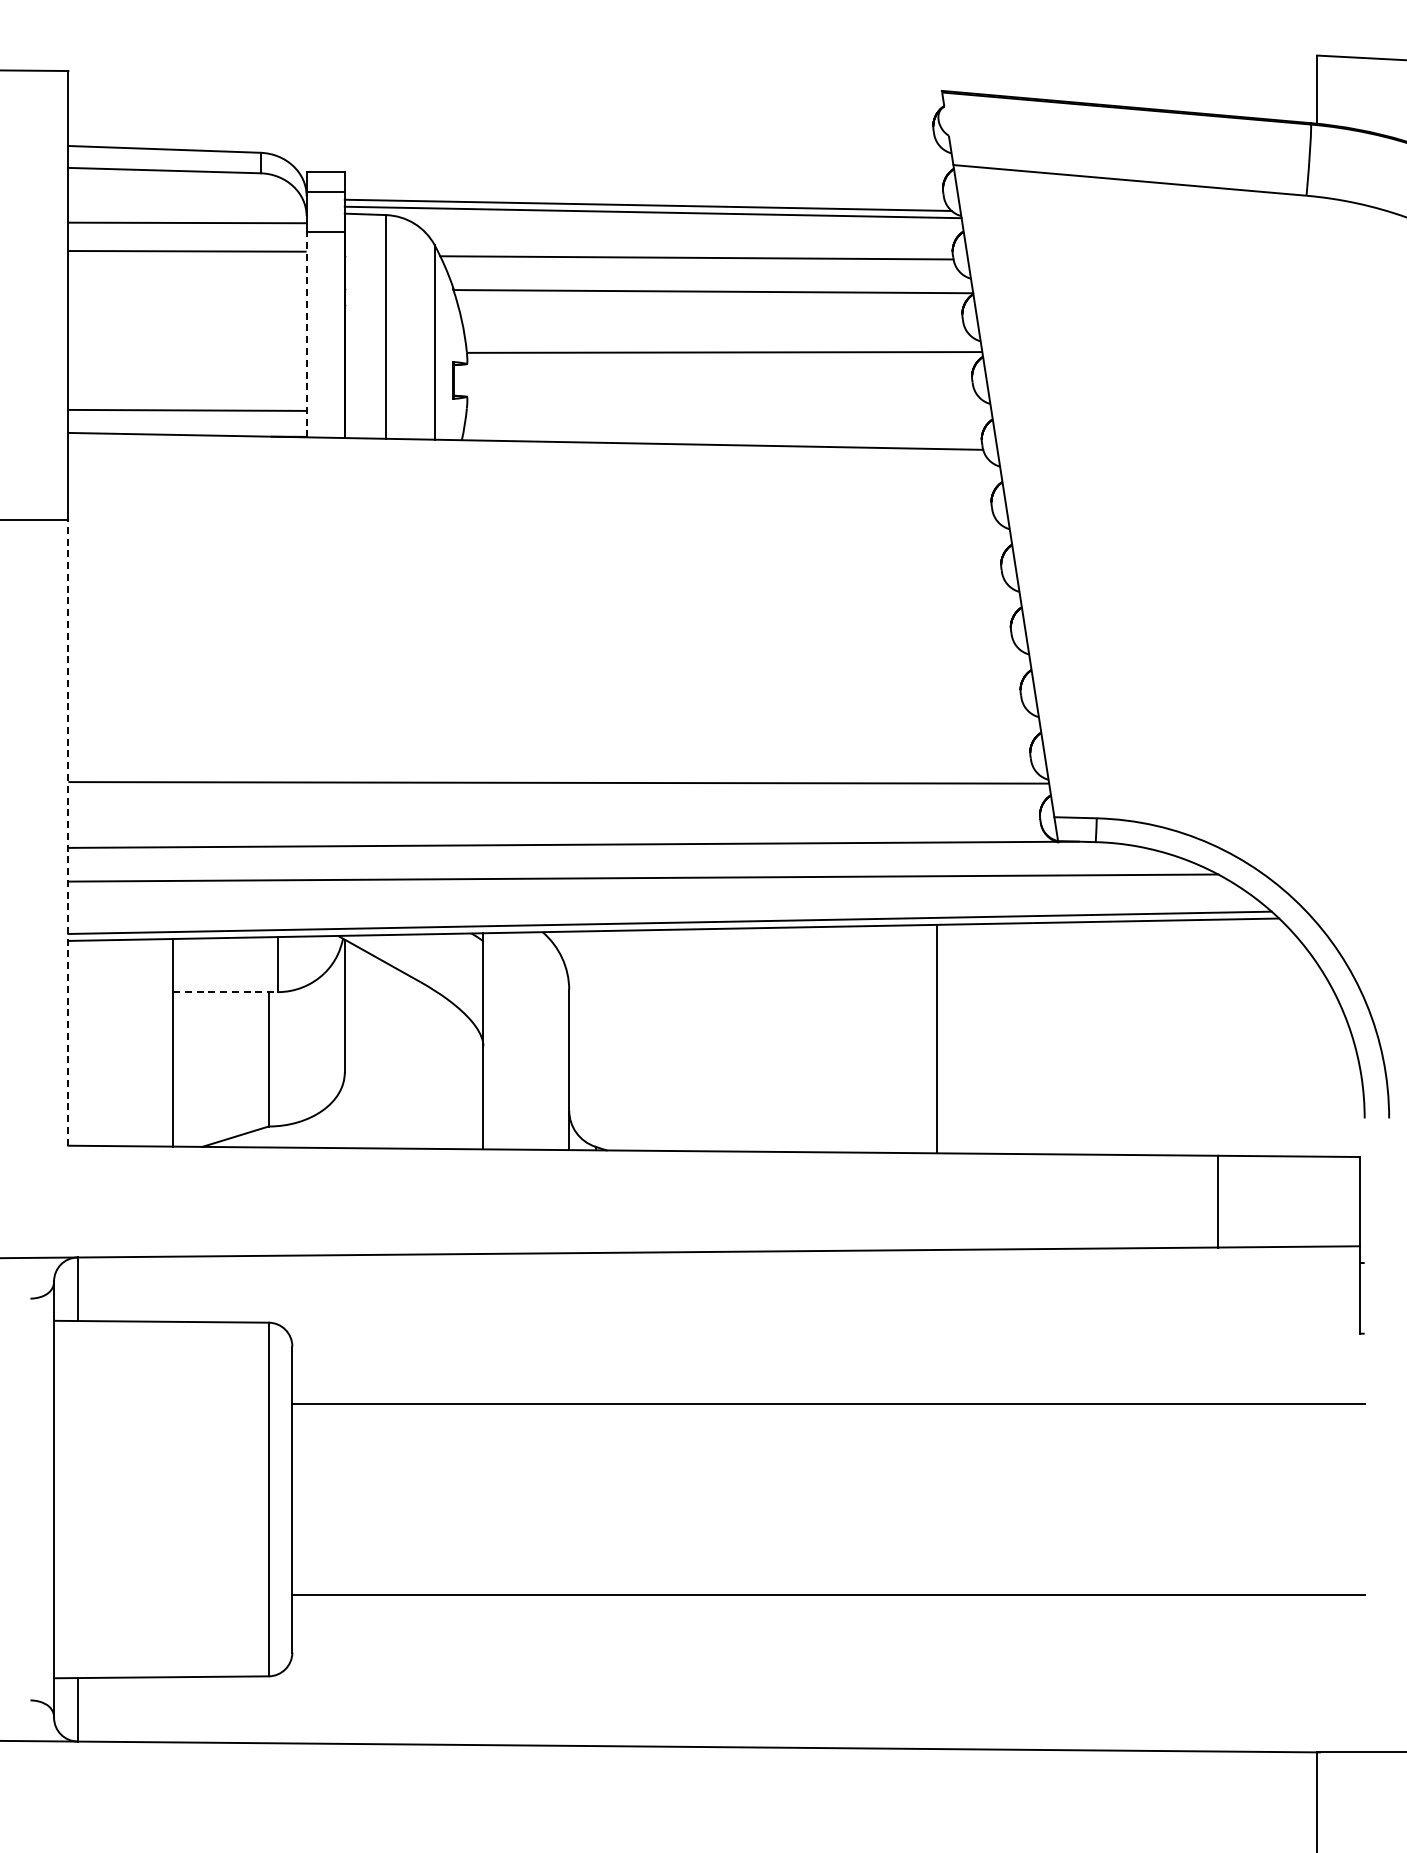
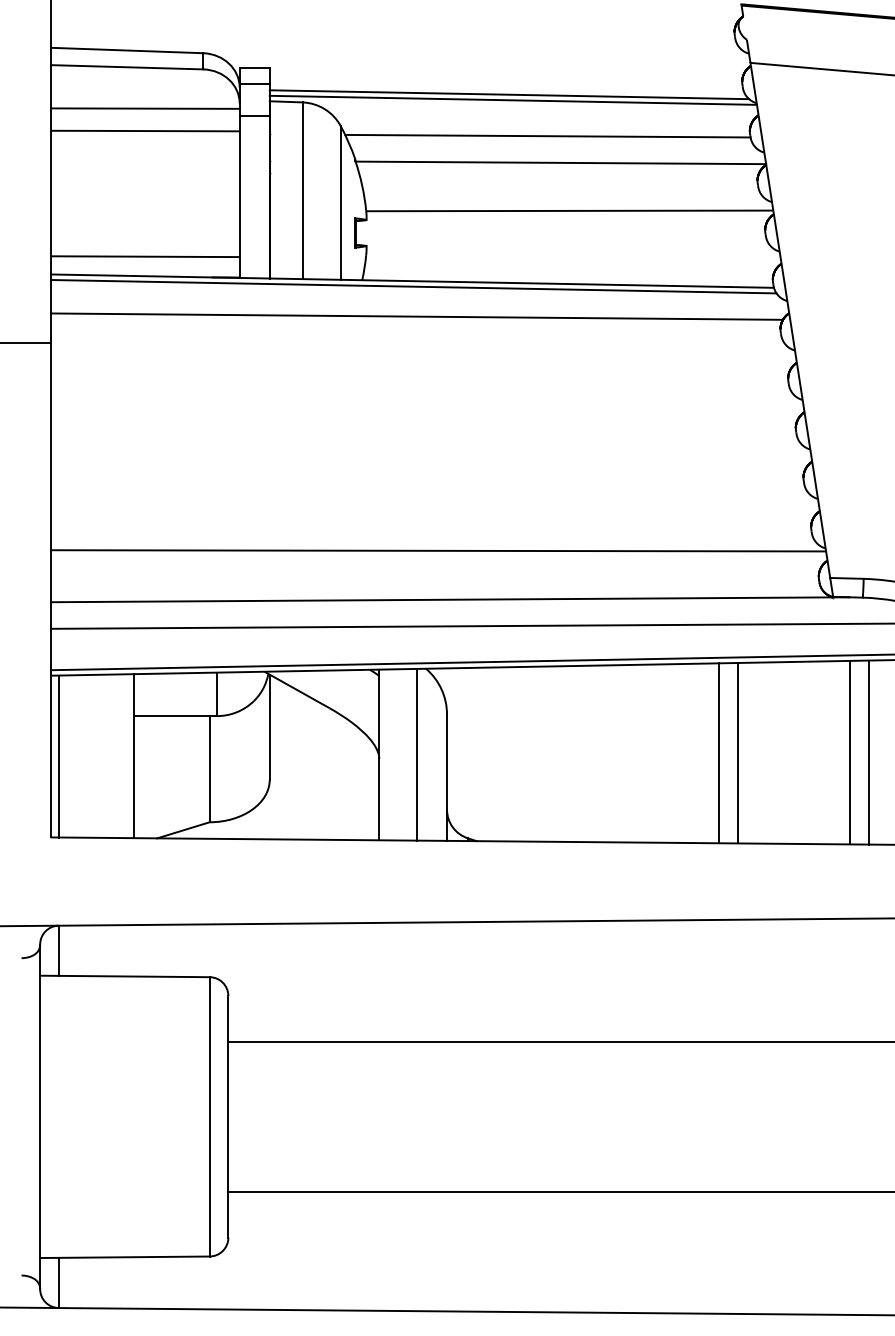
line: (306, 334) -> (239, 196), dashed -> solid
line: (527, 447) -> (414, 285), added
line: (531, 486) -> (417, 316), added
line: (68, 832) -> (51, 590), dashed -> solid
line: (226, 992) -> (176, 716), dashed -> solid
line: (1103, 1037) -> (869, 751), added
line: (1080, 1038) -> (850, 752), added
line: (913, 1039) -> (718, 753), added
line: (531, 1040) -> (417, 754), added
line: (77, 1042) -> (58, 755), added

